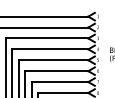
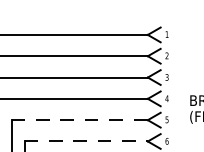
line: (53, 60) -> (79, 120), solid -> dashed
line: (56, 71) -> (85, 142), solid -> dashed

